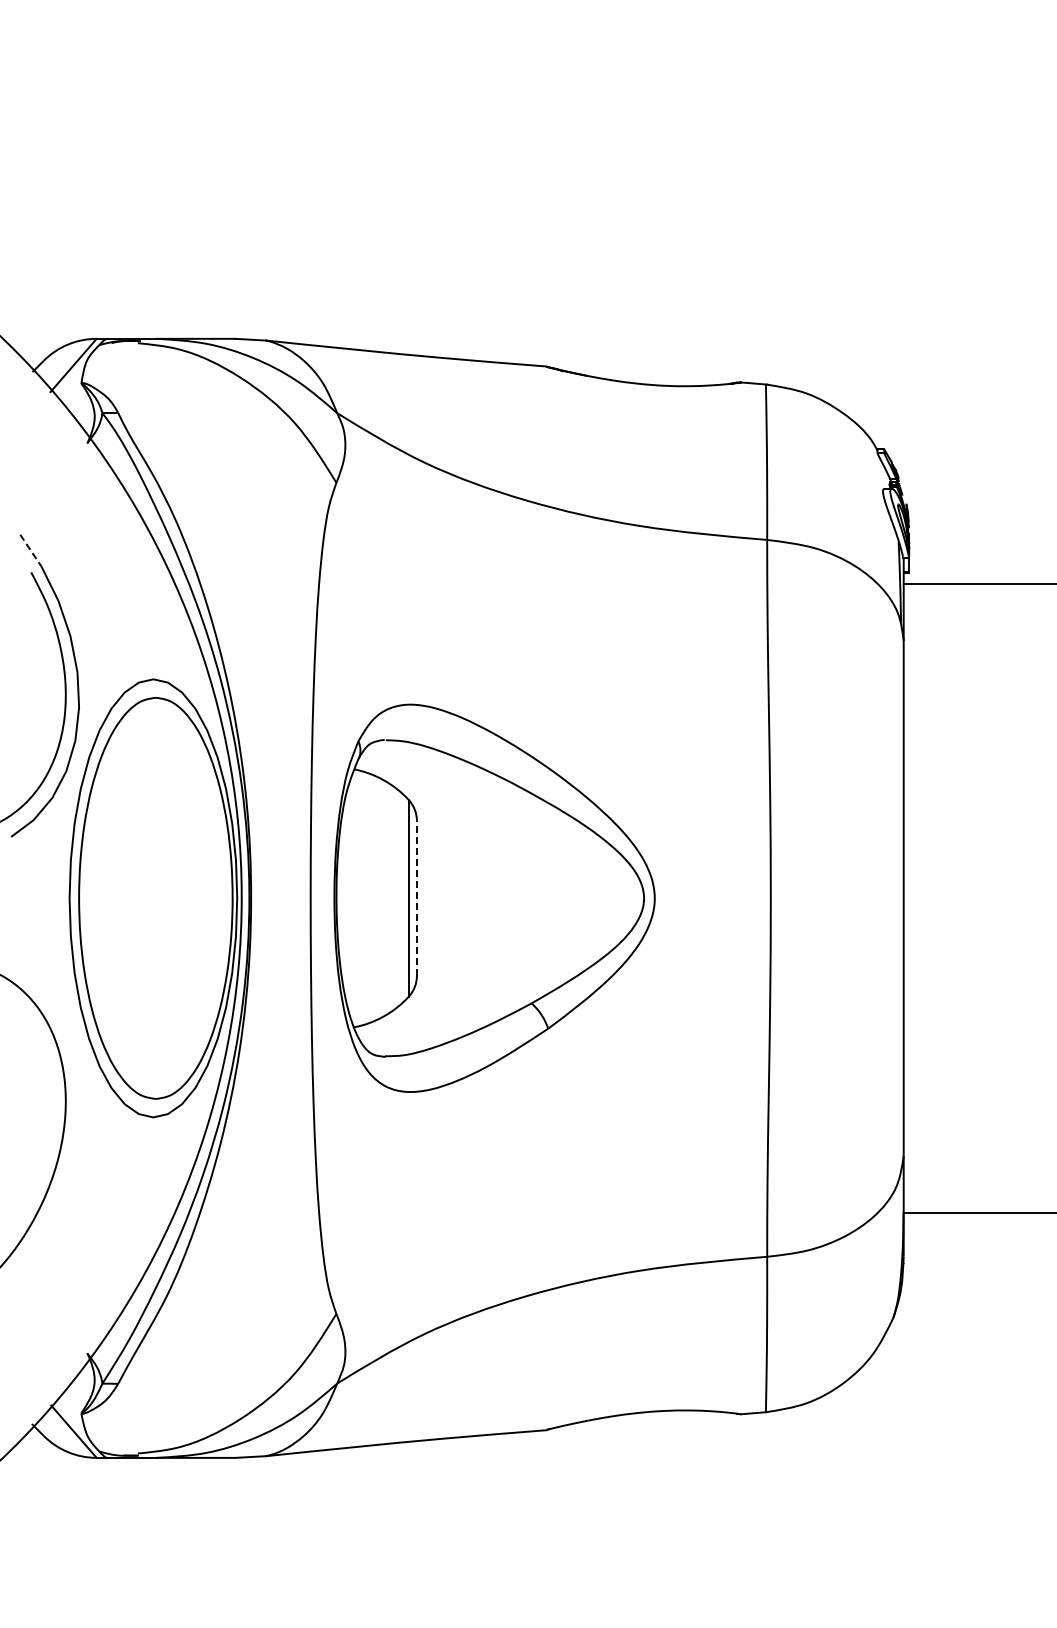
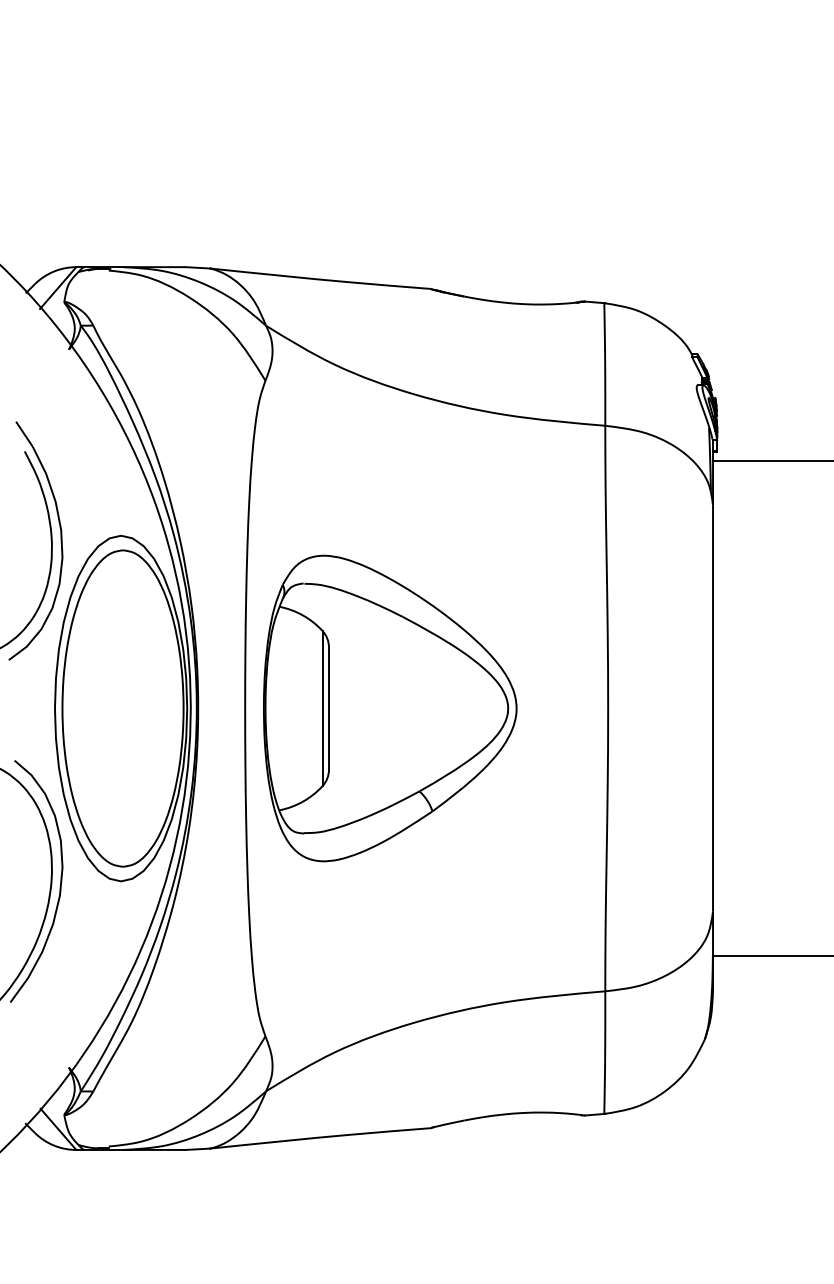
line: (31, 551) -> (24, 434), dashed -> solid
line: (416, 897) -> (328, 707), dashed -> solid
curve: (76, 1117) -> (60, 881), added

